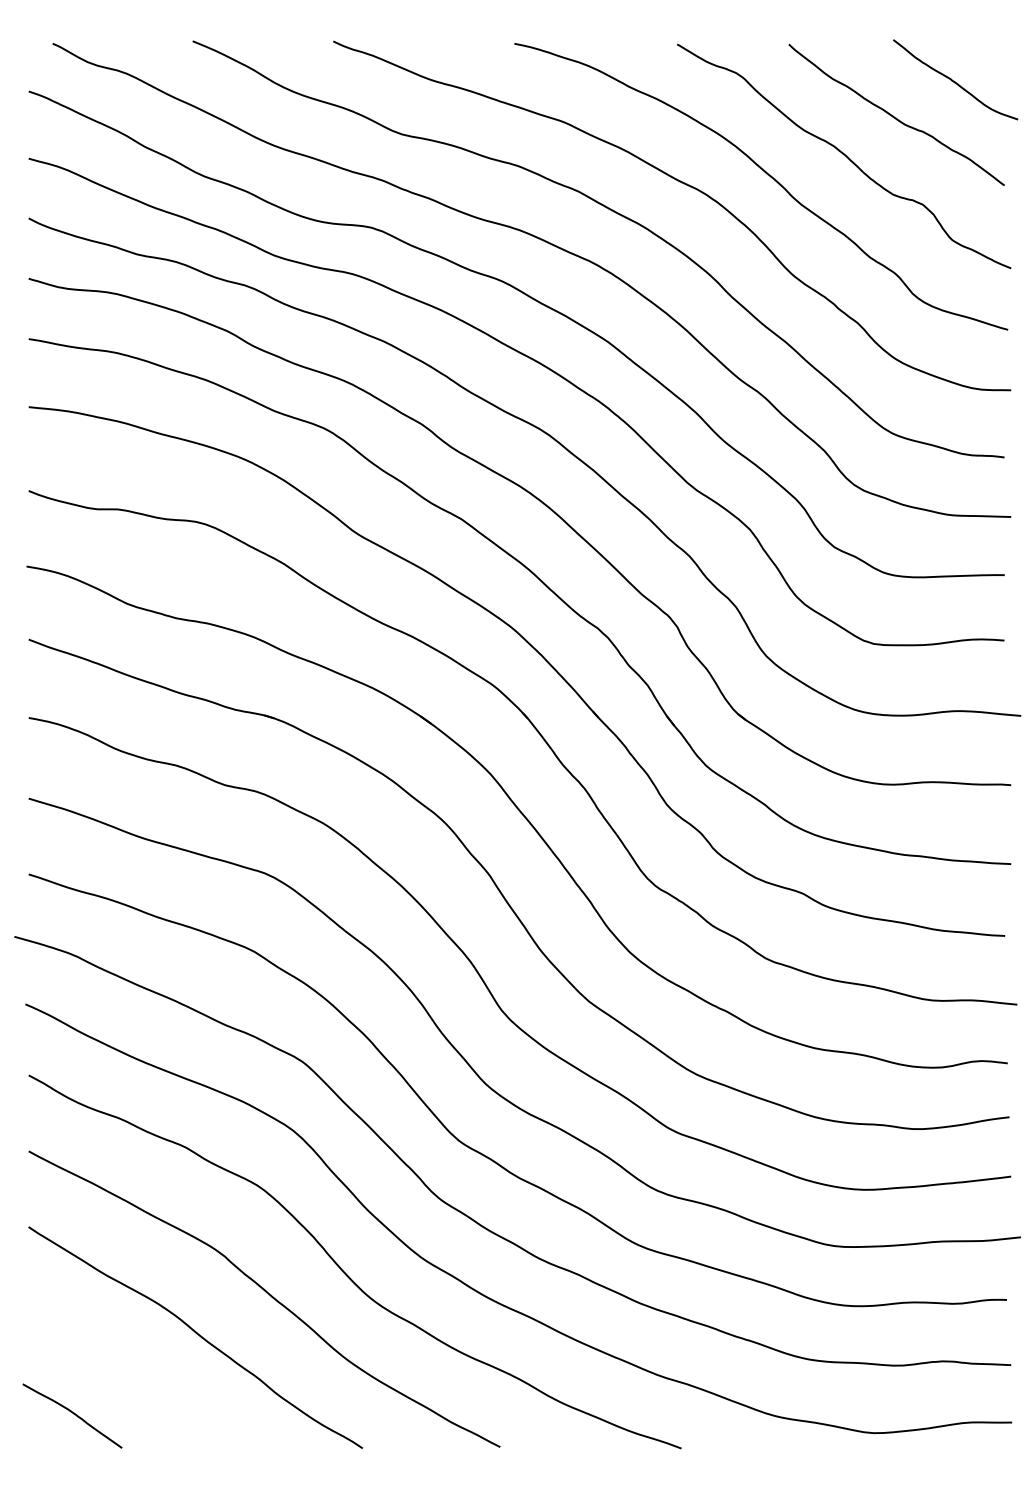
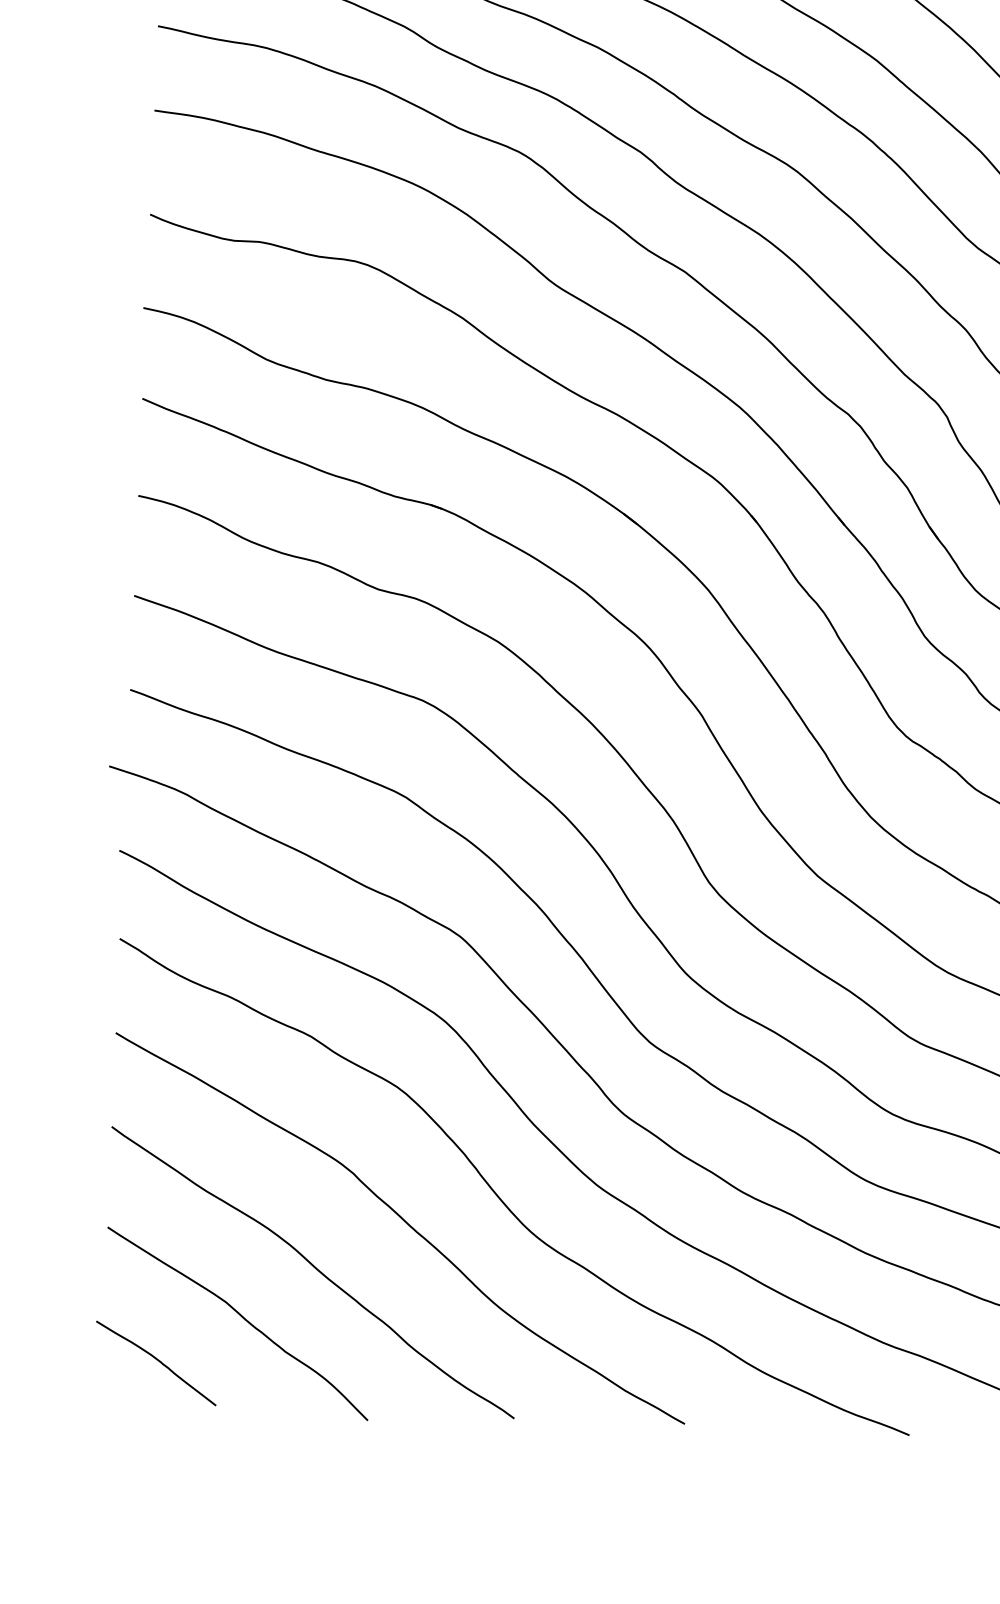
curve: (140, 1377) -> (242, 1319), added

